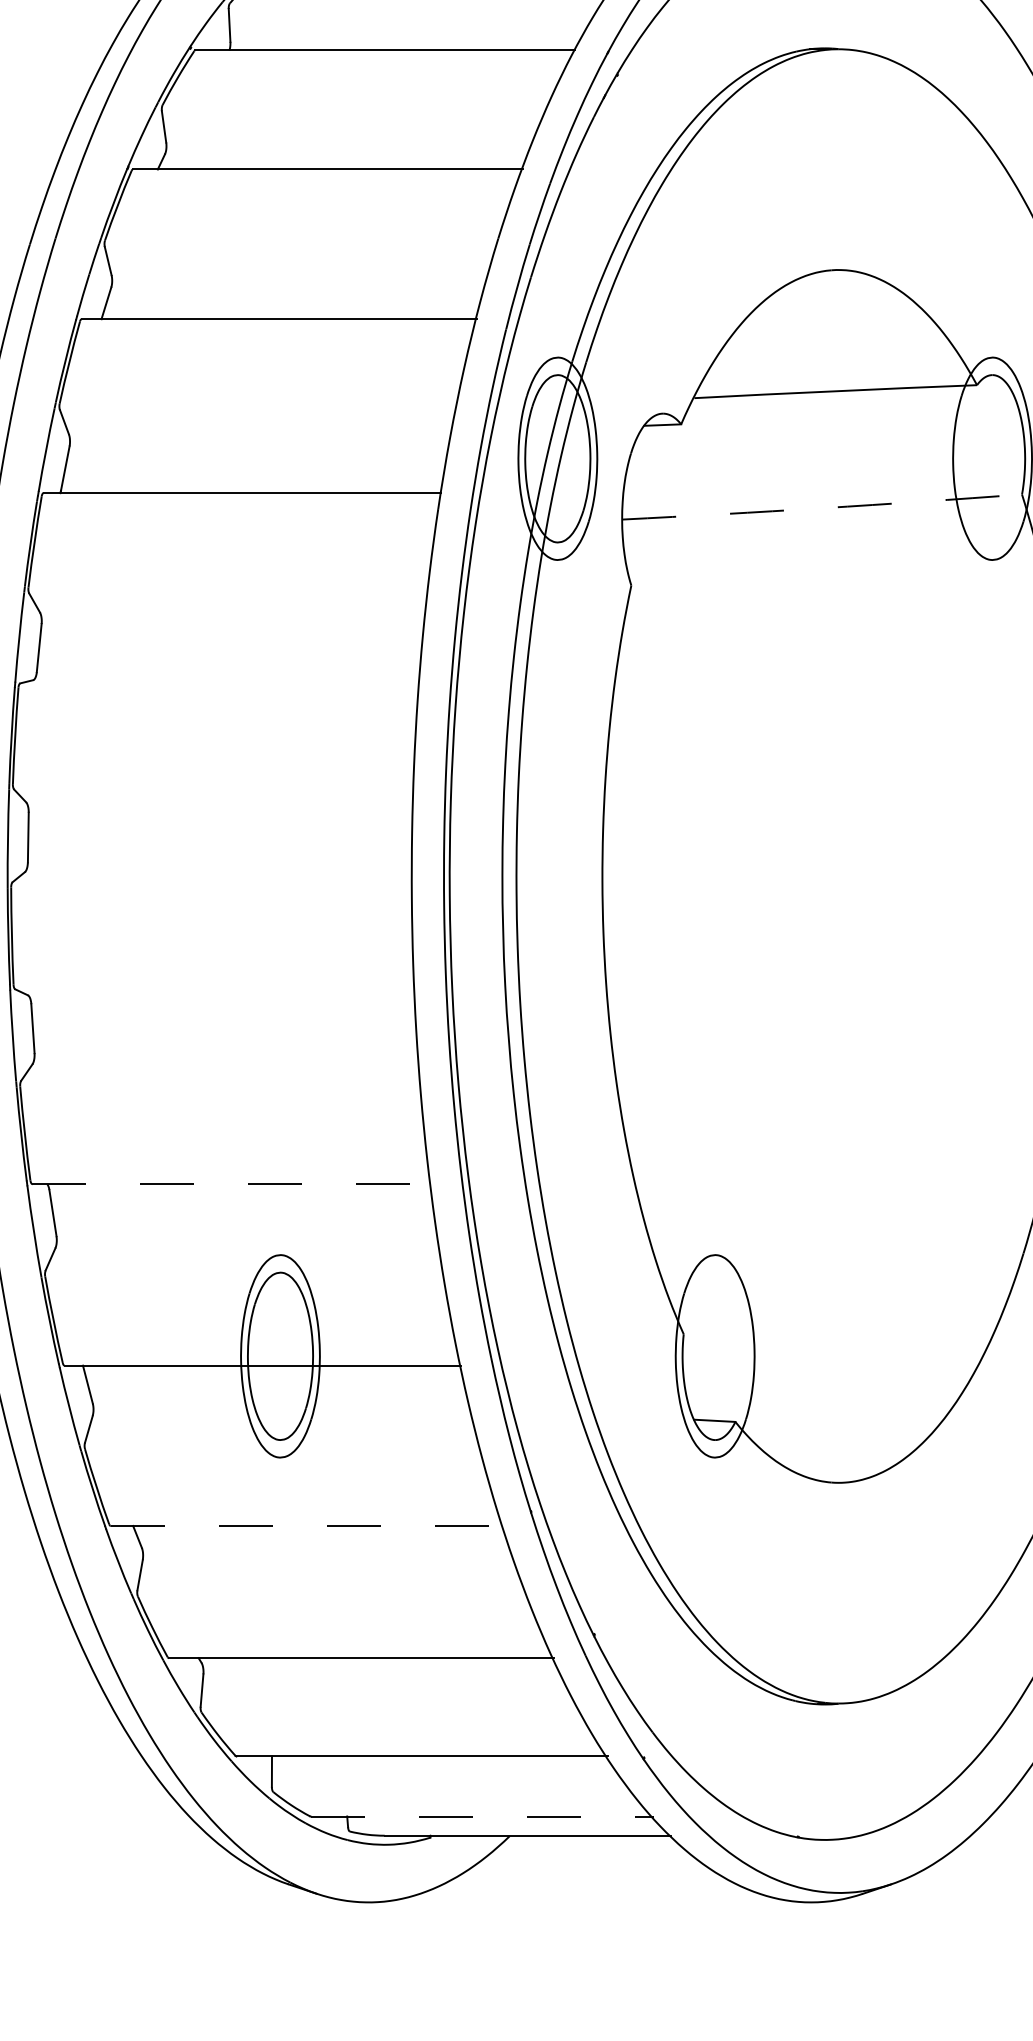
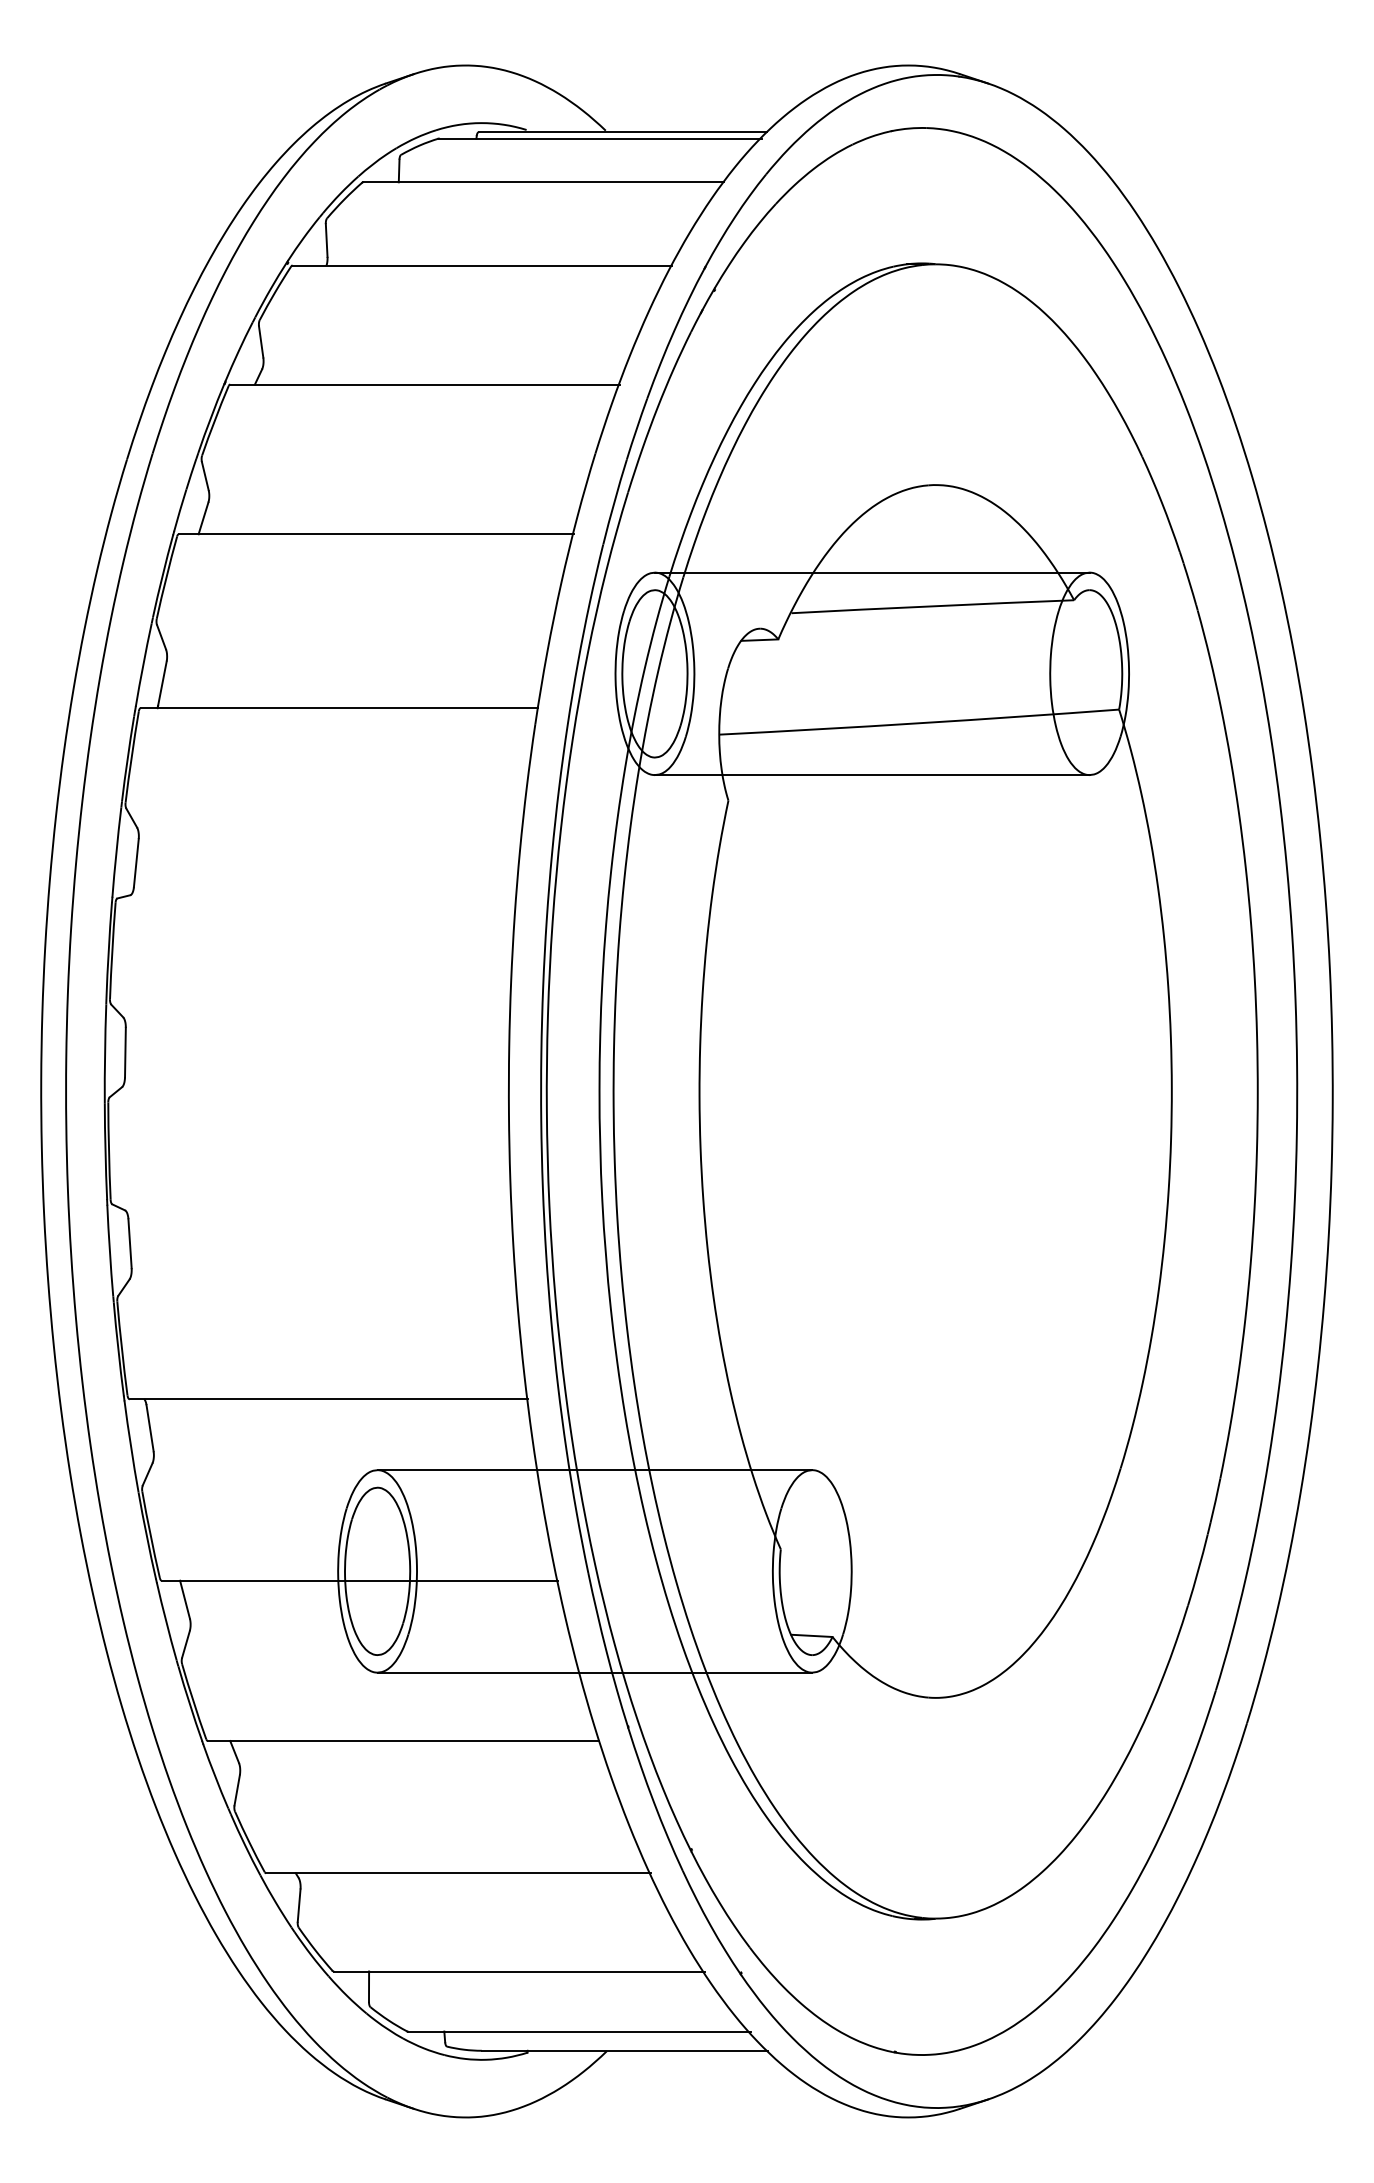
line: (774, 357) -> (871, 572), added
arc: (822, 508) -> (919, 723), dashed -> solid
line: (774, 560) -> (871, 775), added
line: (232, 1184) -> (329, 1399), dashed -> solid
line: (497, 1255) -> (594, 1470), added
line: (497, 1457) -> (594, 1672), added
line: (306, 1526) -> (403, 1741), dashed -> solid
line: (482, 1816) -> (579, 2031), dashed -> solid

